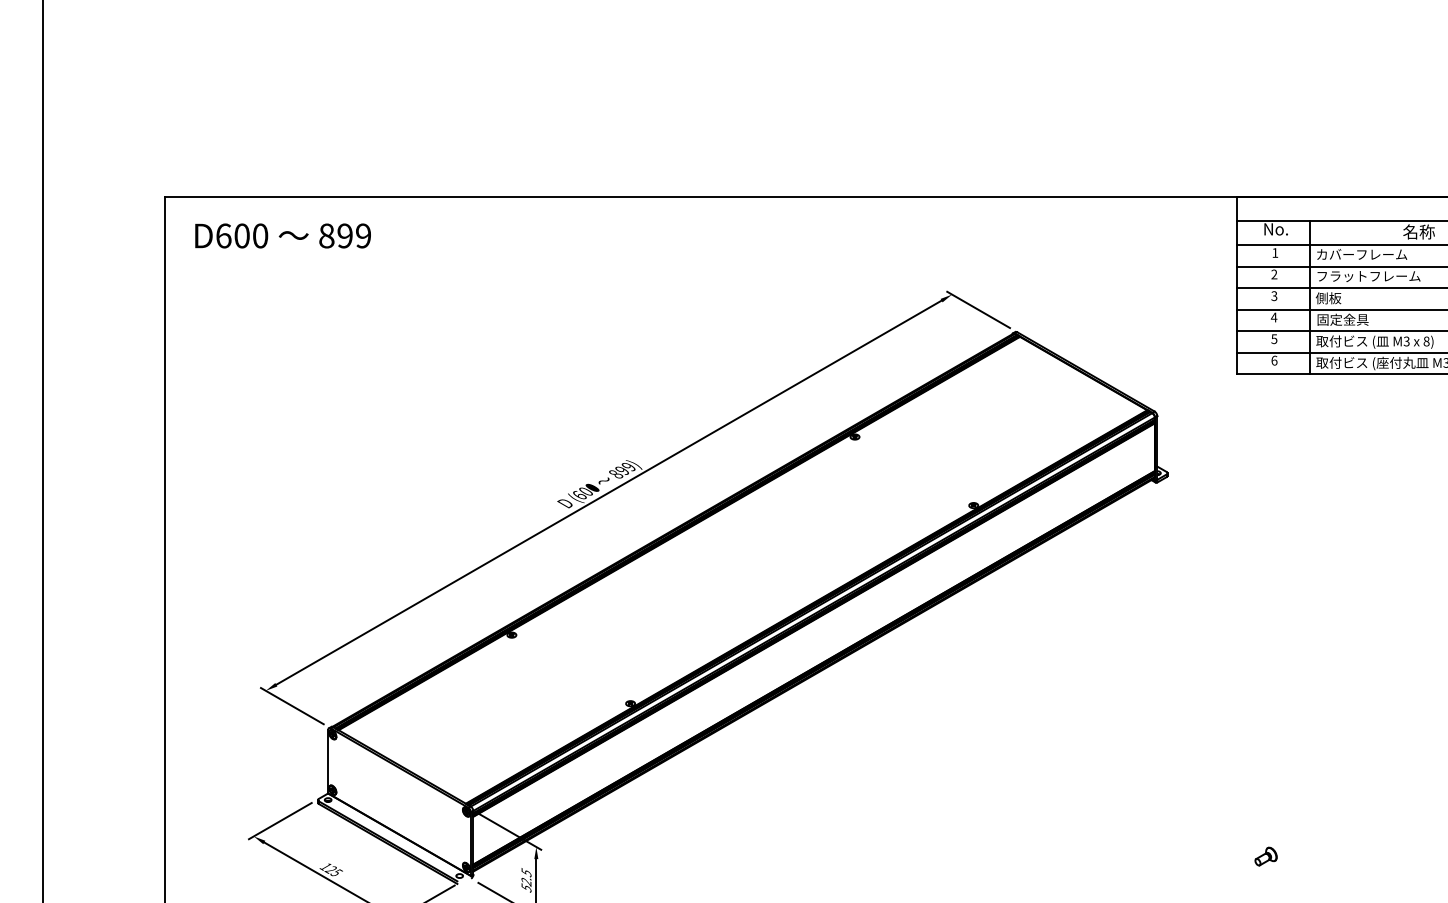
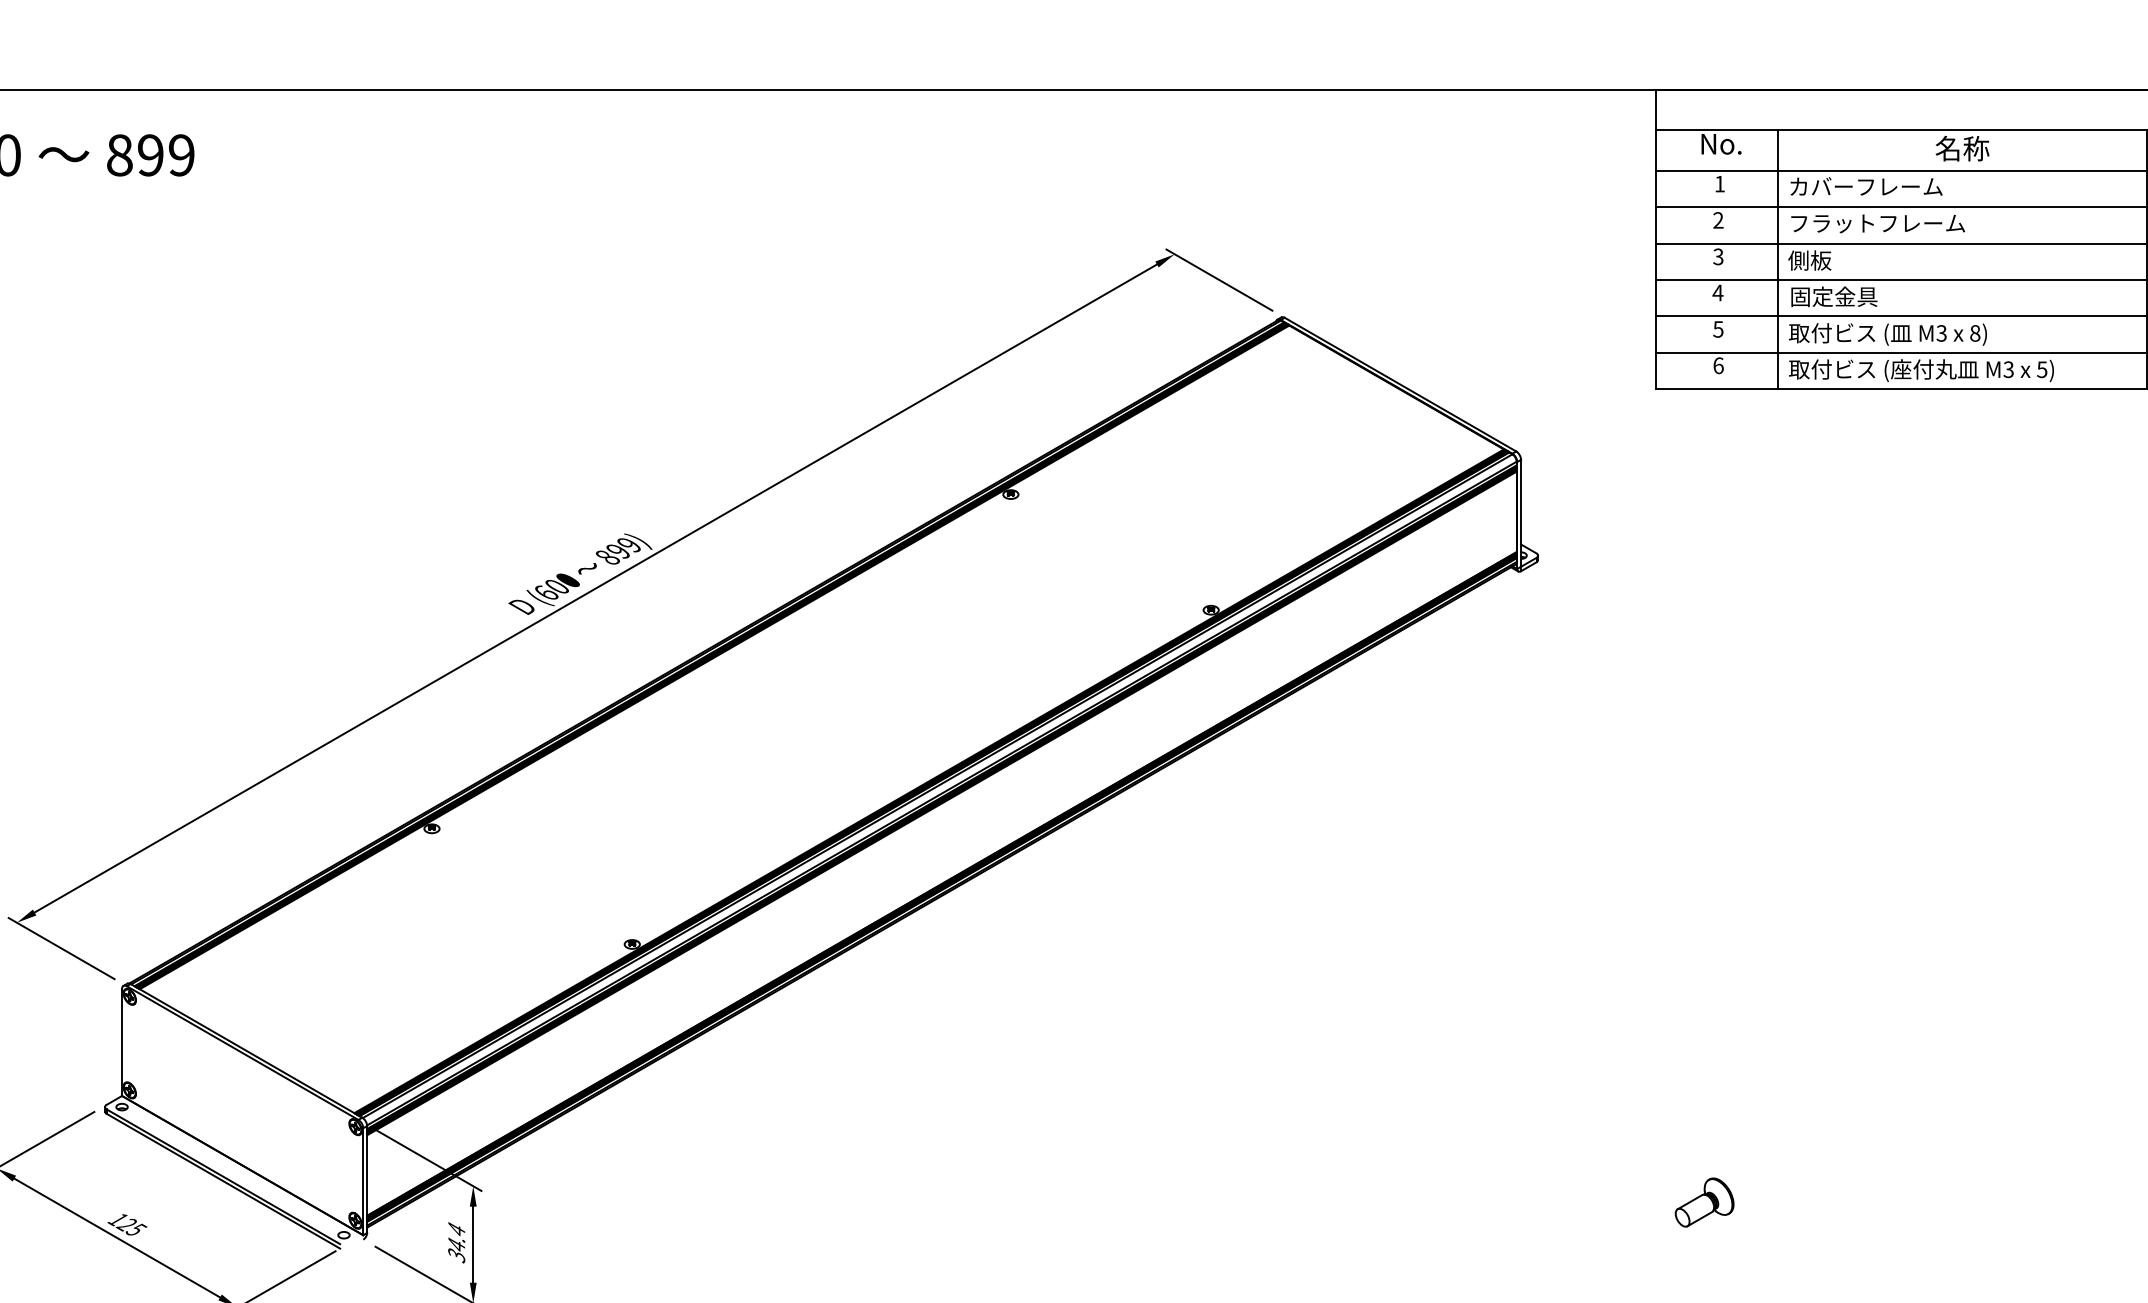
part: (1265, 856) -> (1703, 1202), size x1.6
text: (526, 878) -> (456, 1239), 52.5 -> 34.4

